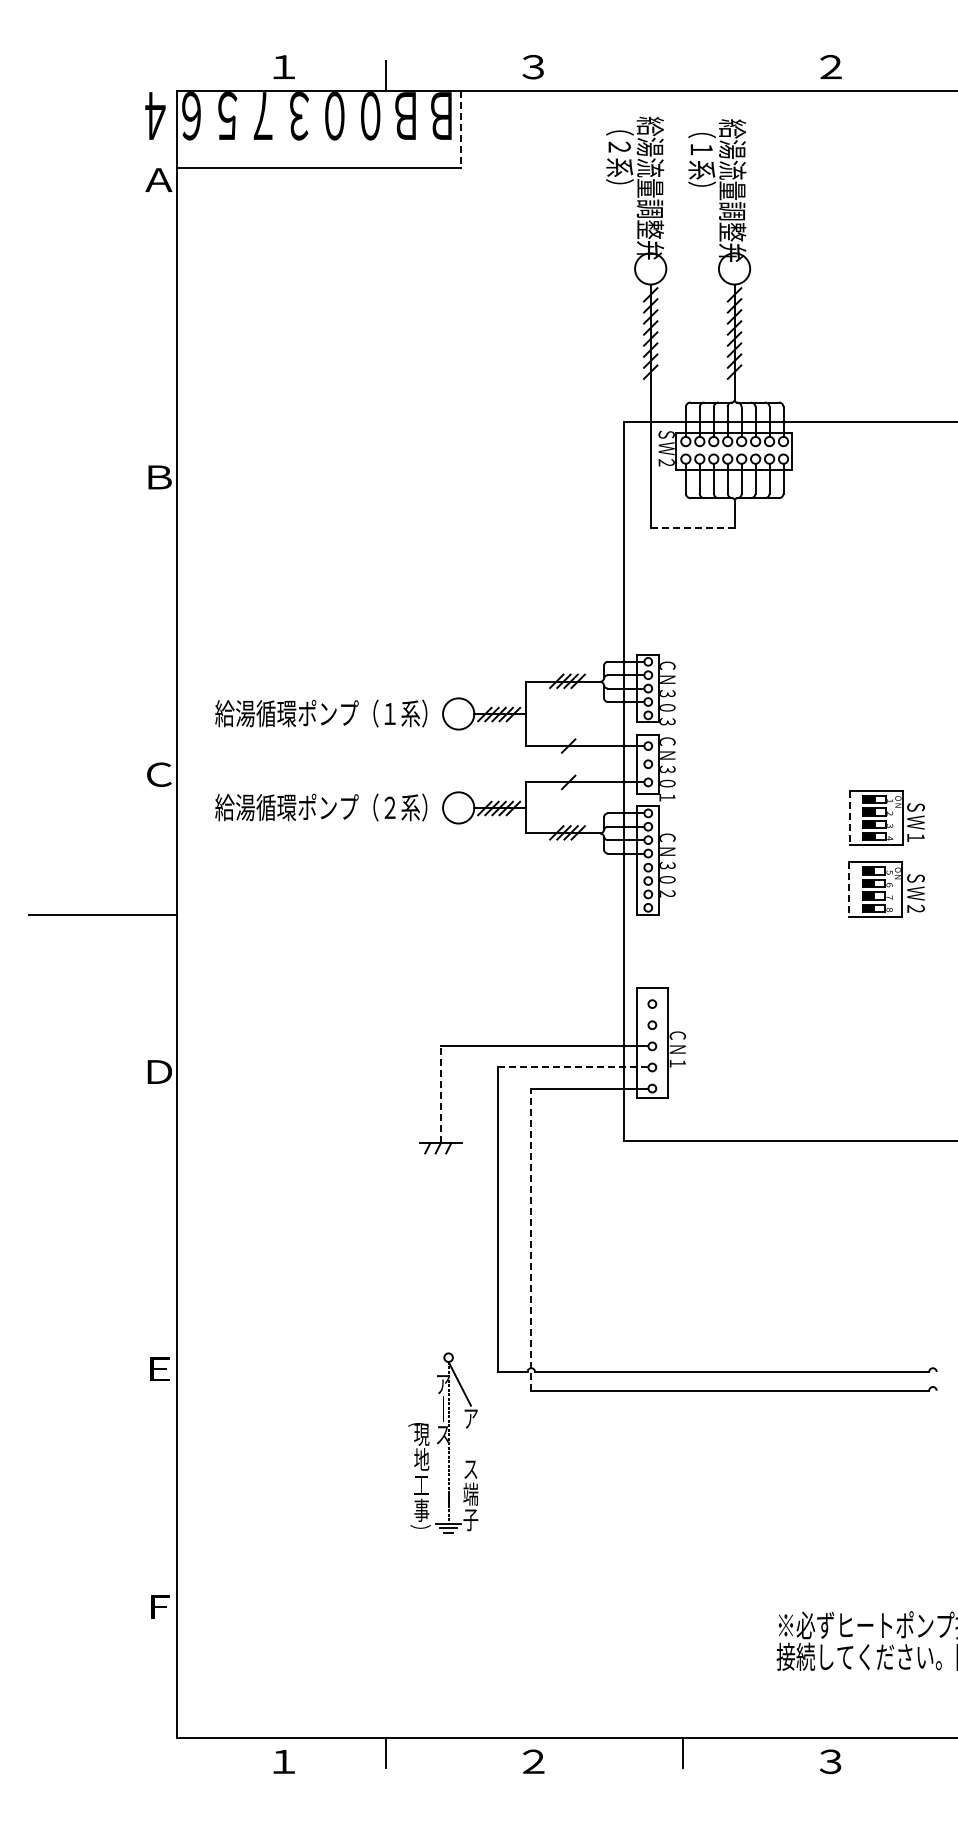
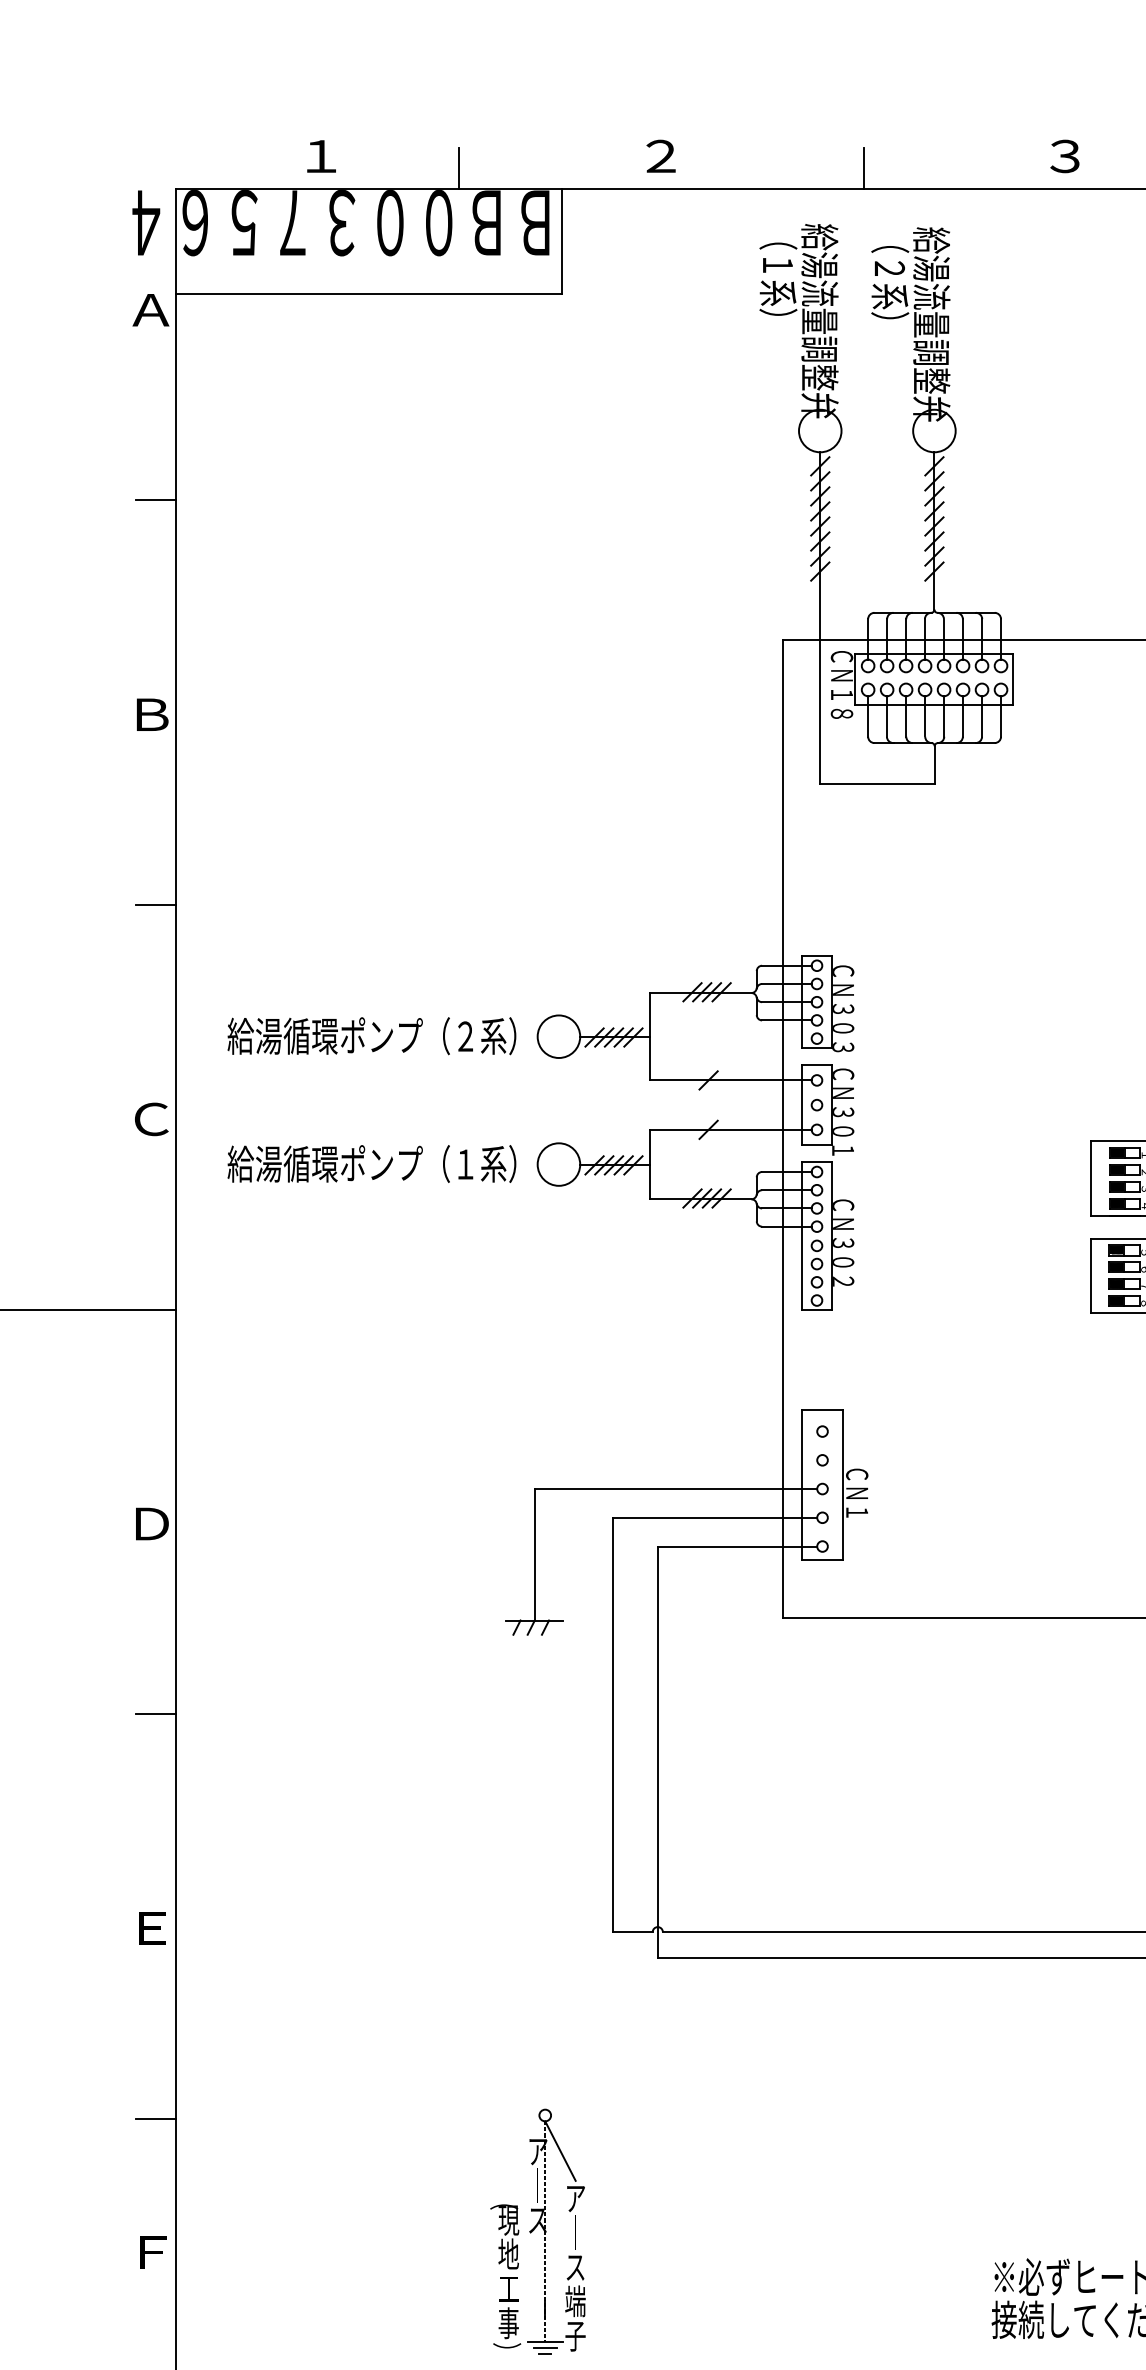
text: (533, 67) -> (660, 156), ３ -> ２
text: (830, 67) -> (1064, 156), ２ -> ３
line: (682, 76) -> (863, 169), added
line: (461, 129) -> (562, 241), dashed -> solid
text: (620, 146) -> (779, 264), （２系） -> （１系）
text: (702, 149) -> (890, 268), （１系） -> （２系）
line: (162, 319) -> (155, 499), added
text: (666, 455) -> (841, 684), ＳＷ２ -> ＣＮ１８
line: (692, 528) -> (877, 784), dashed -> solid
line: (162, 617) -> (155, 905), added
text: (389, 712) -> (464, 1034), 給湯循環ポンプ（１系） -> 給湯循環ポンプ（２系）
text: (389, 806) -> (464, 1162), 給湯循環ポンプ（２系） -> 給湯循環ポンプ（１系）
line: (849, 818) -> (1090, 1178), dashed -> solid
line: (849, 890) -> (1090, 1276), dashed -> solid
line: (572, 1067) -> (713, 1517), dashed -> solid
line: (440, 1094) -> (534, 1554), dashed -> solid
line: (162, 1211) -> (155, 1713), added
line: (531, 1239) -> (658, 1751), dashed -> solid
part: (443, 1442) -> (538, 2230), moved
line: (162, 1509) -> (155, 2119), added

